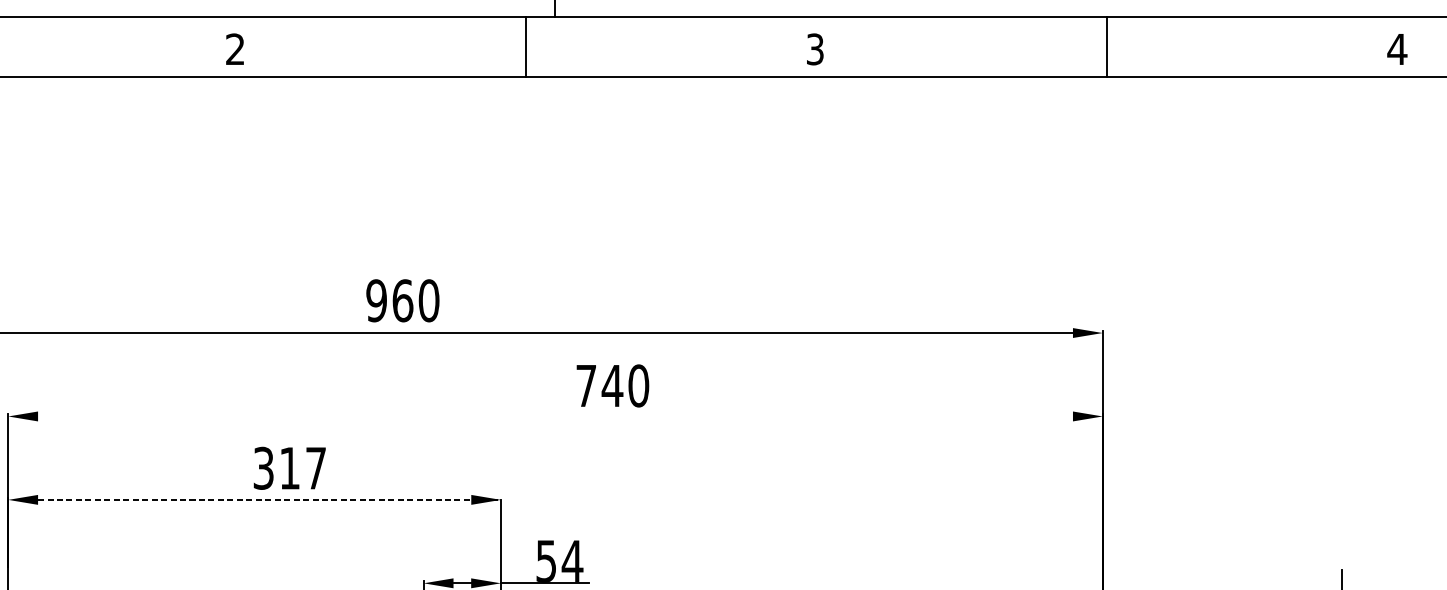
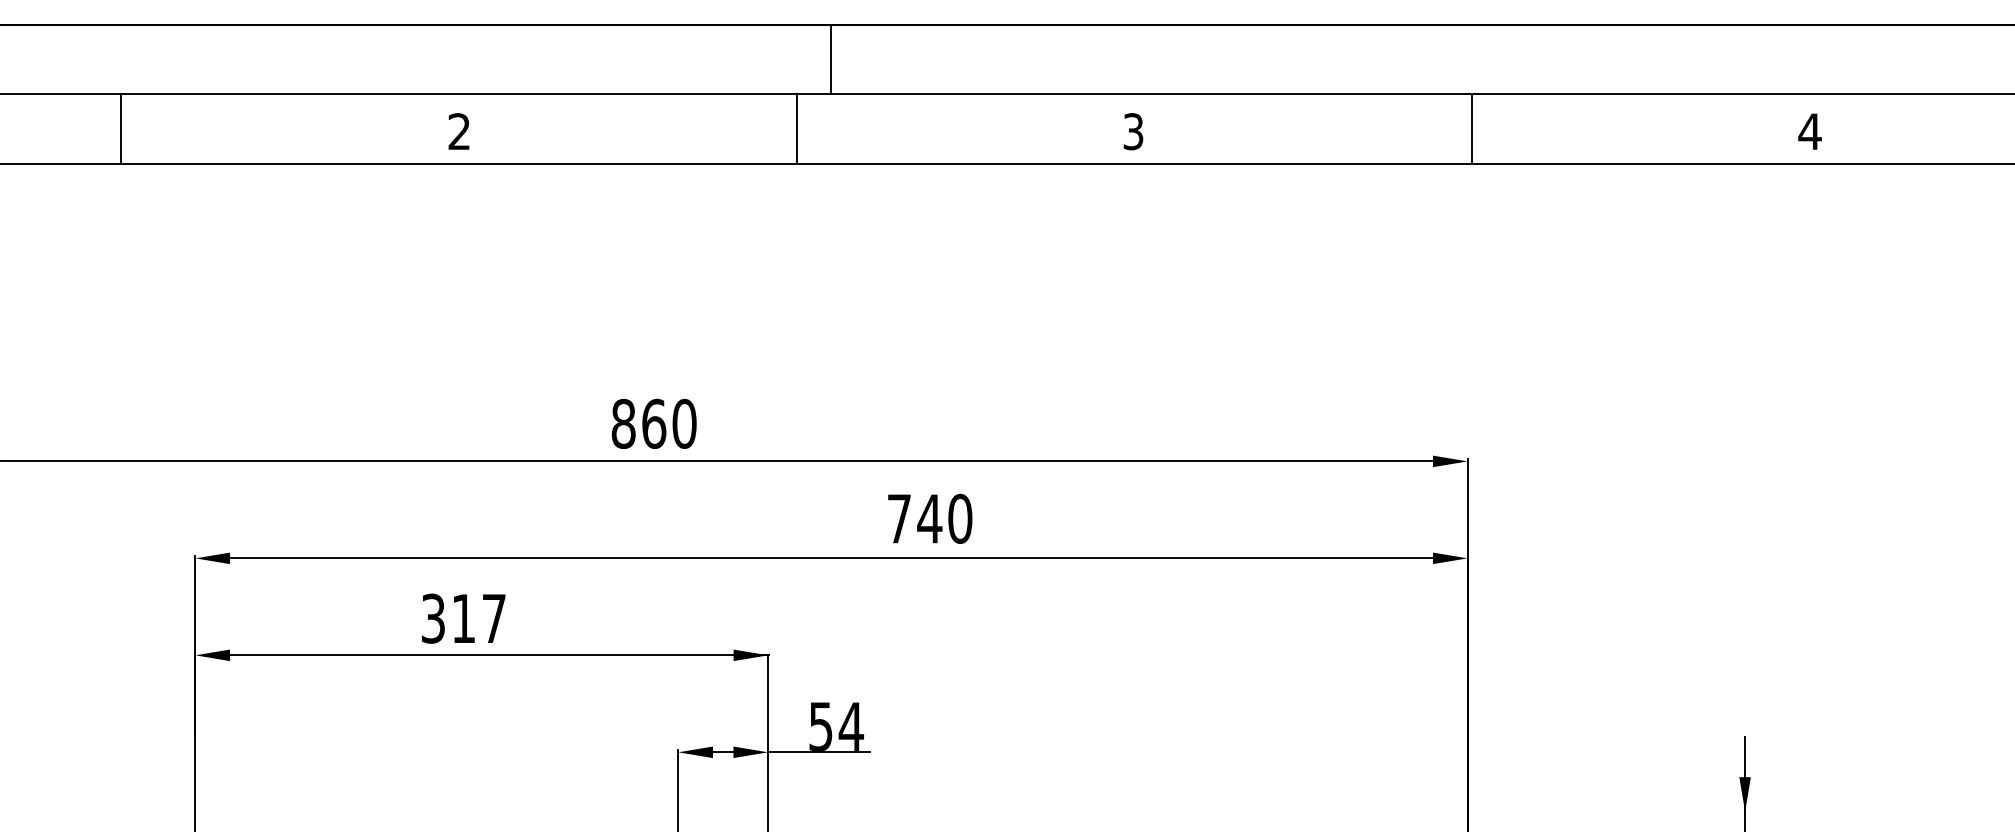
text: (376, 301) -> (623, 424), 960 -> 860
text: (613, 385) -> (930, 518), moved
line: (555, 416) -> (831, 558), added
text: (289, 468) -> (463, 618), moved
line: (269, 500) -> (499, 655), dashed -> solid

